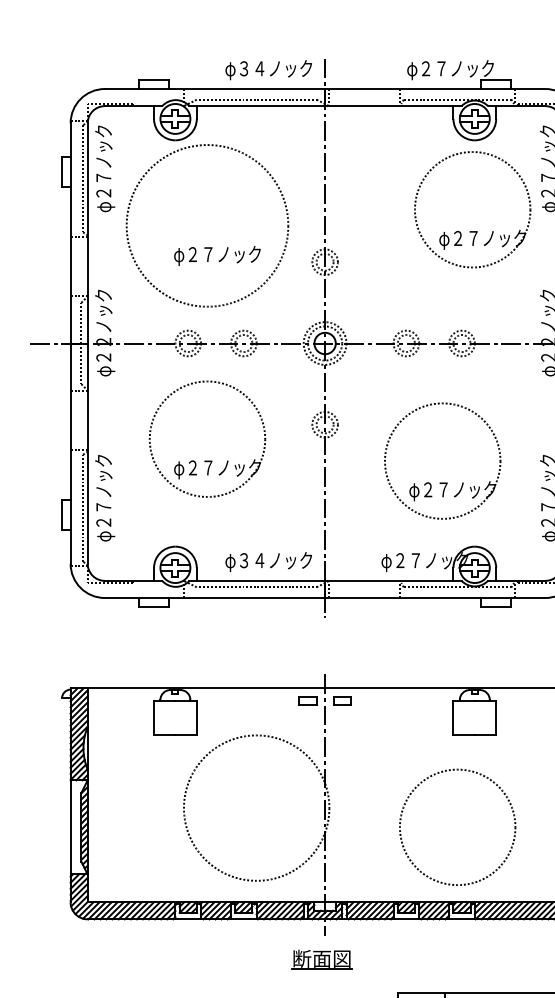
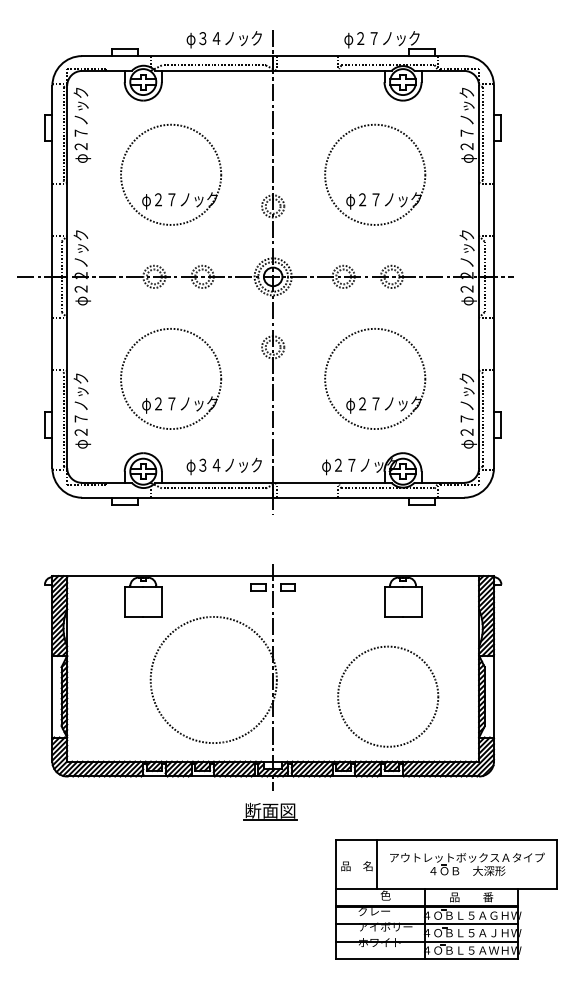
circle: (207, 225) -> (171, 174), size x0.71
part: (473, 231) -> (375, 193), moved
part: (207, 460) -> (171, 397), moved

